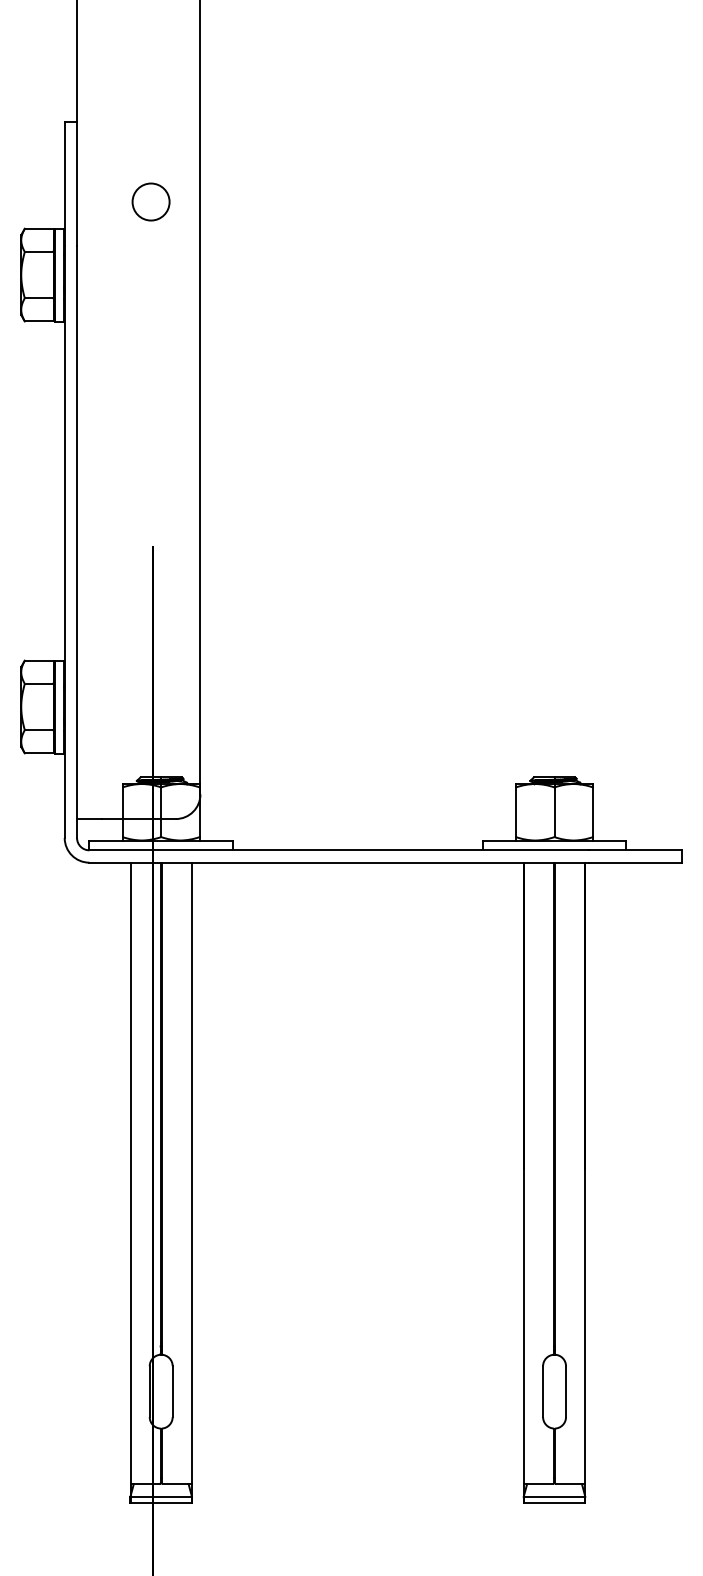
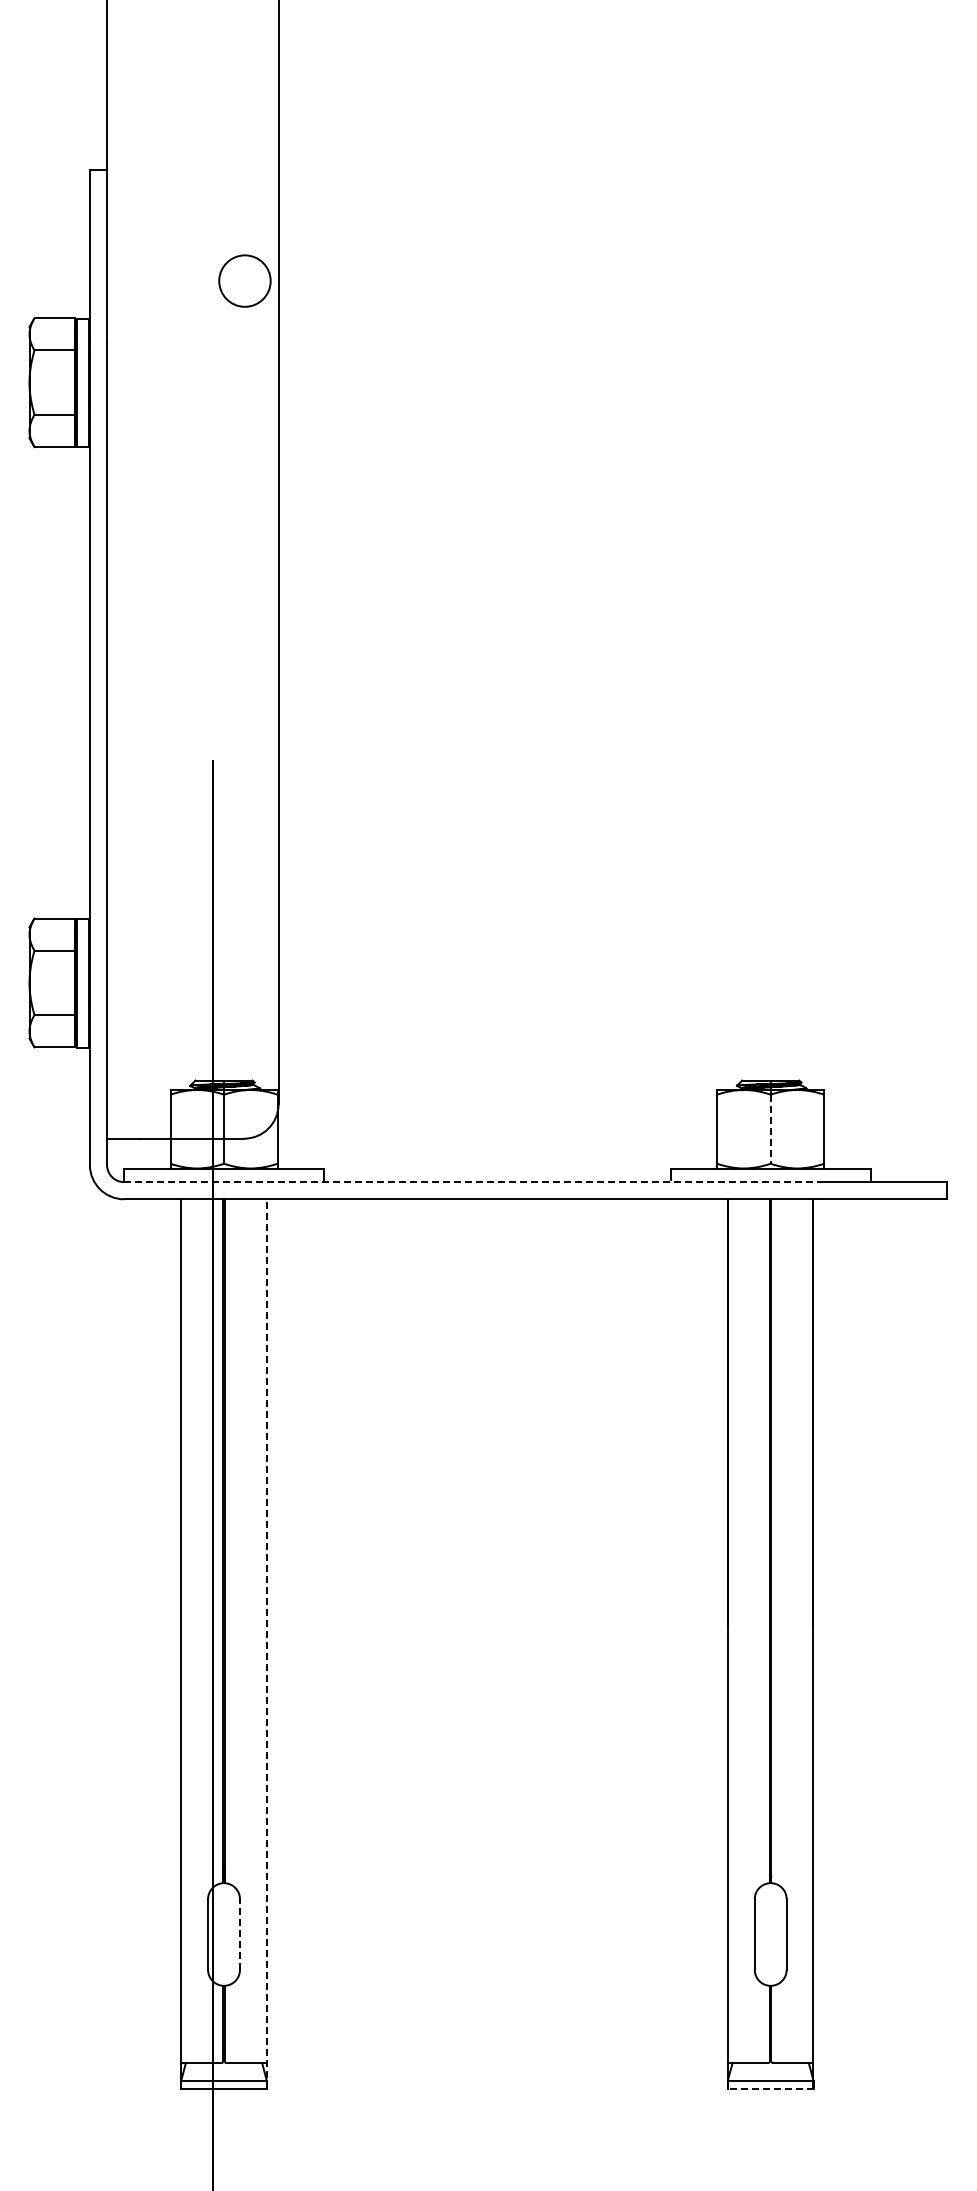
circle: (150, 201) -> (244, 280), moved
line: (554, 812) -> (770, 1129), solid -> dashed
line: (339, 850) -> (472, 1182), solid -> dashed
line: (191, 1183) -> (266, 1644), solid -> dashed
line: (173, 1391) -> (240, 1934), solid -> dashed
line: (554, 1503) -> (770, 2089), solid -> dashed

